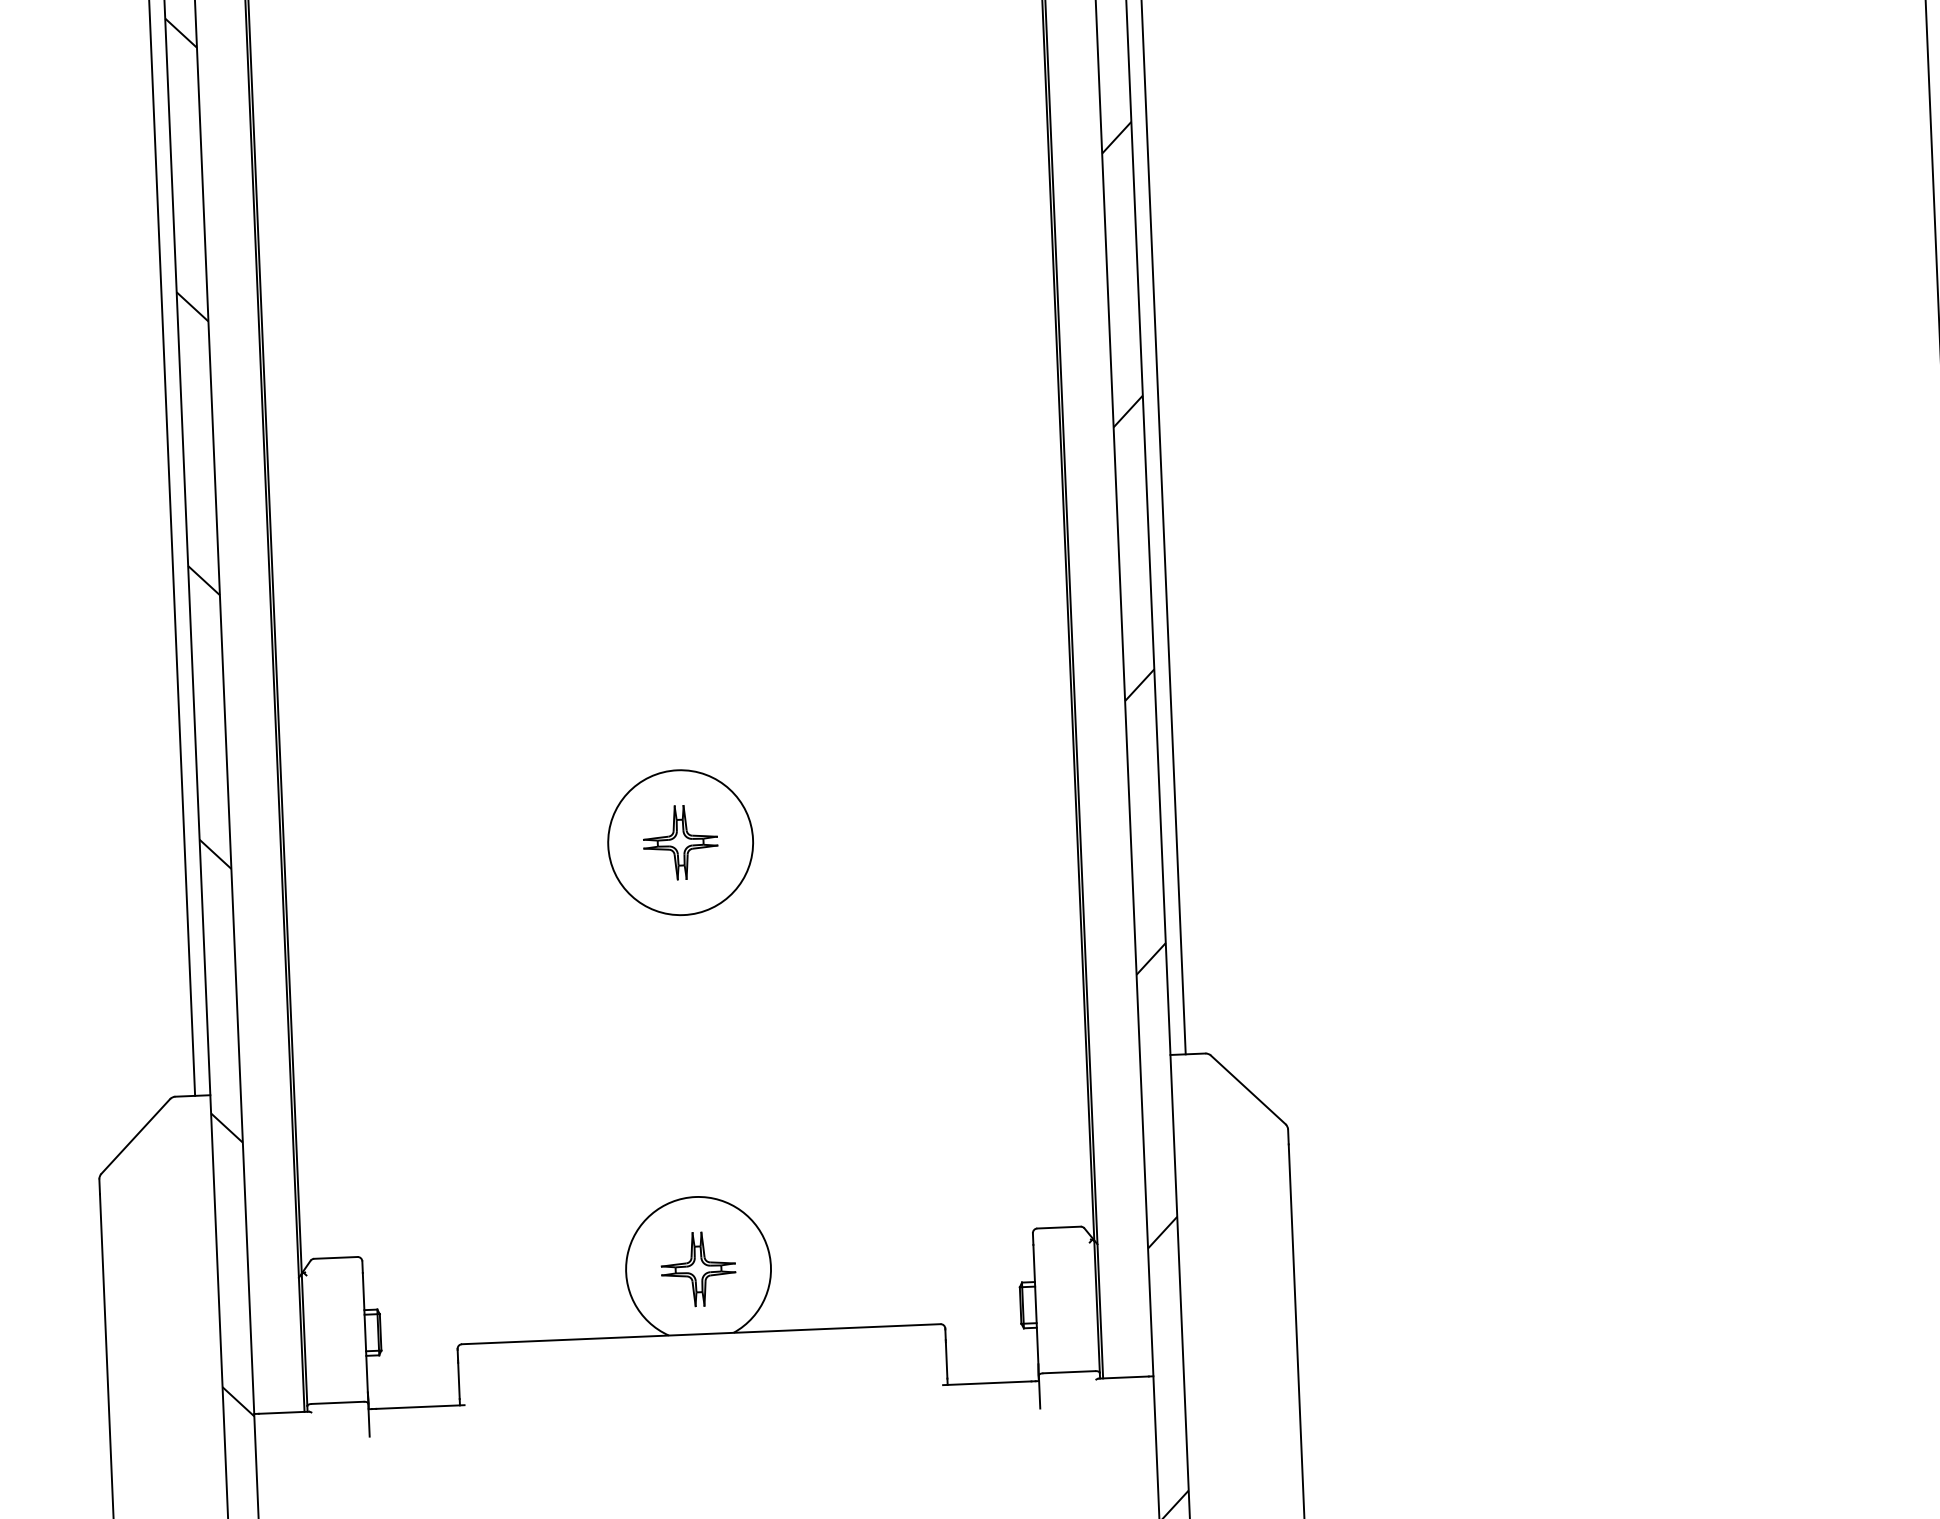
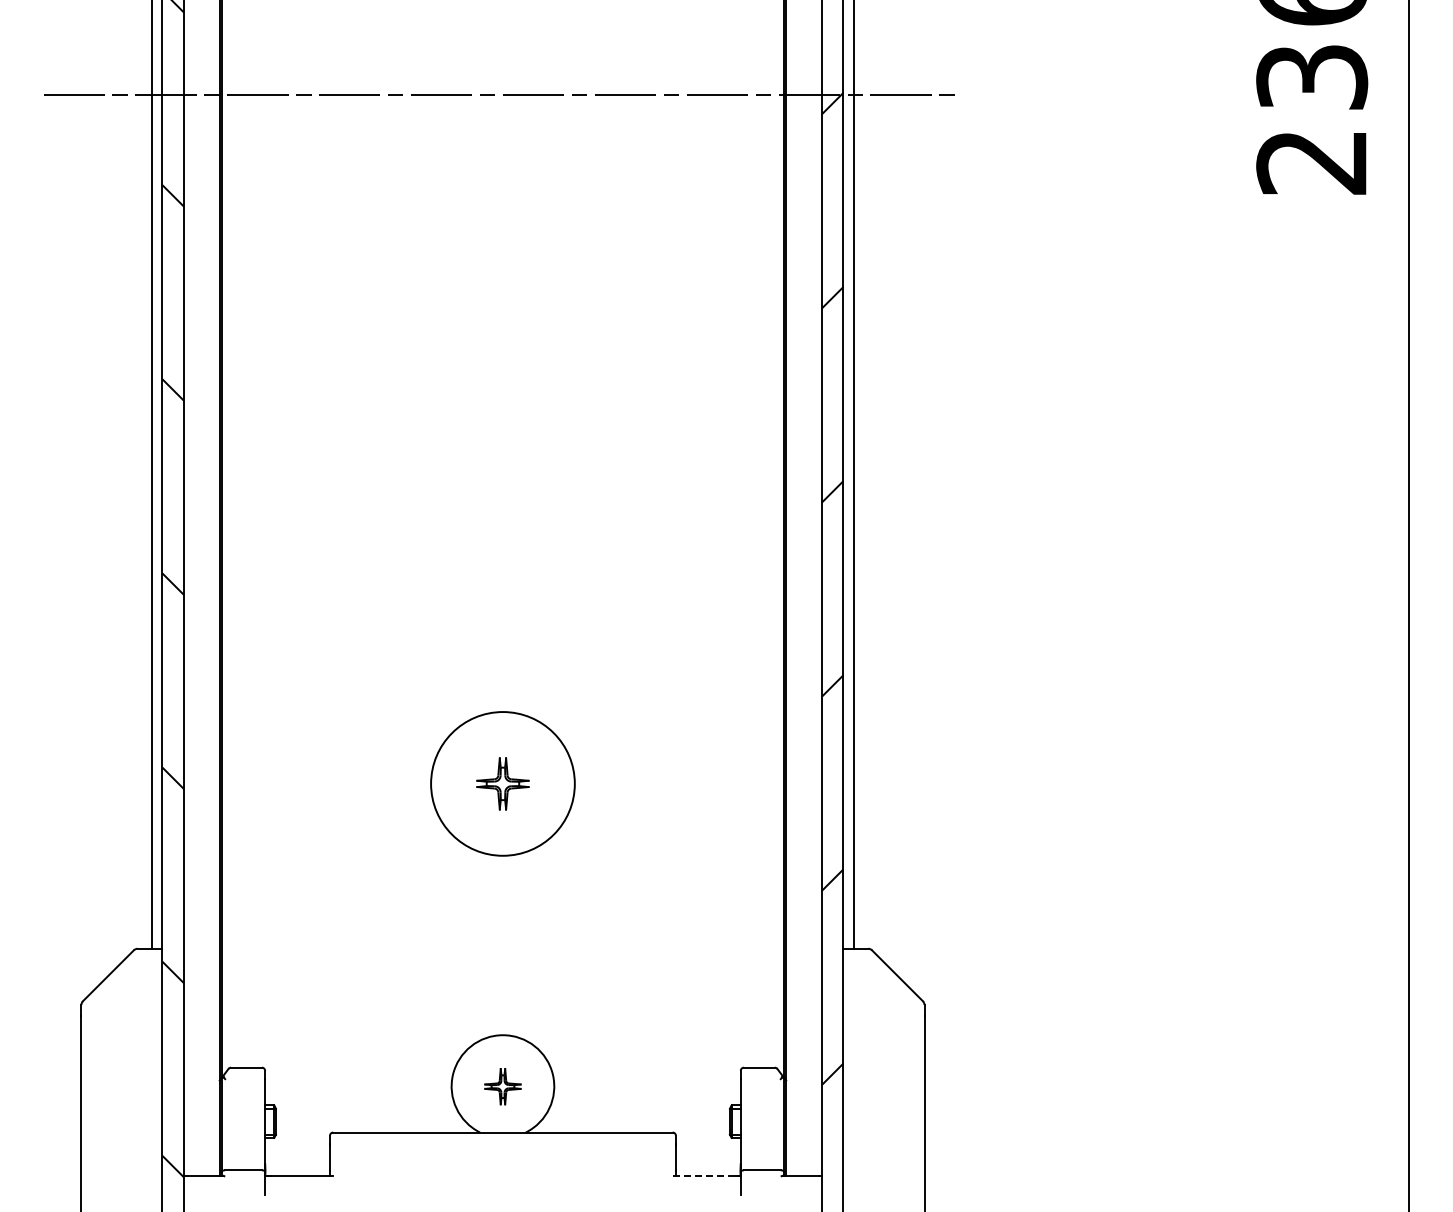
circle: (679, 842) -> (502, 783), size x1.4
part: (697, 1269) -> (502, 1086), size x0.7
line: (987, 1382) -> (704, 1175), solid -> dashed

